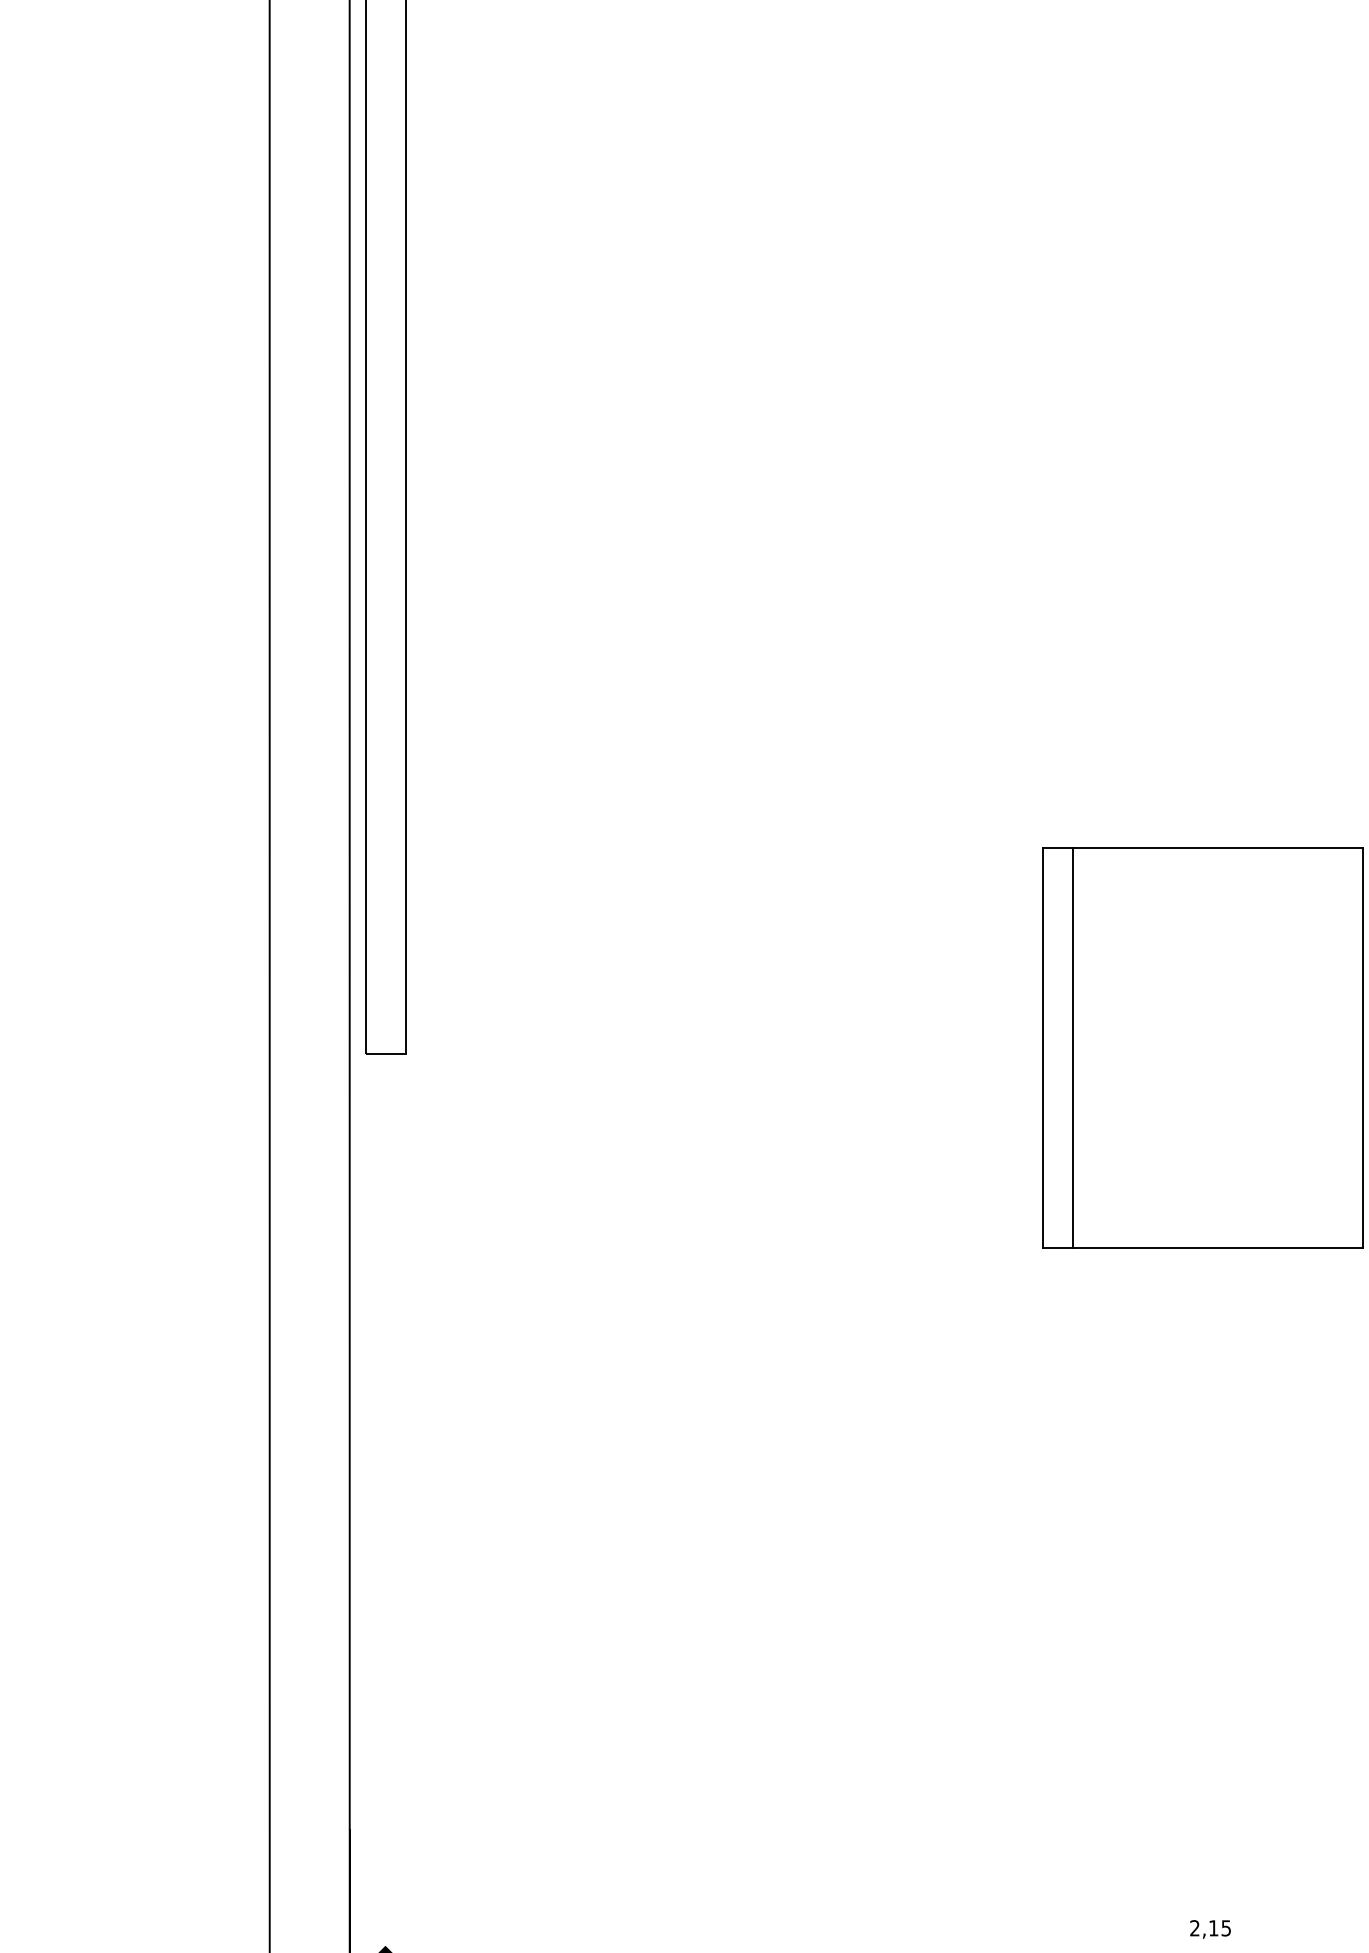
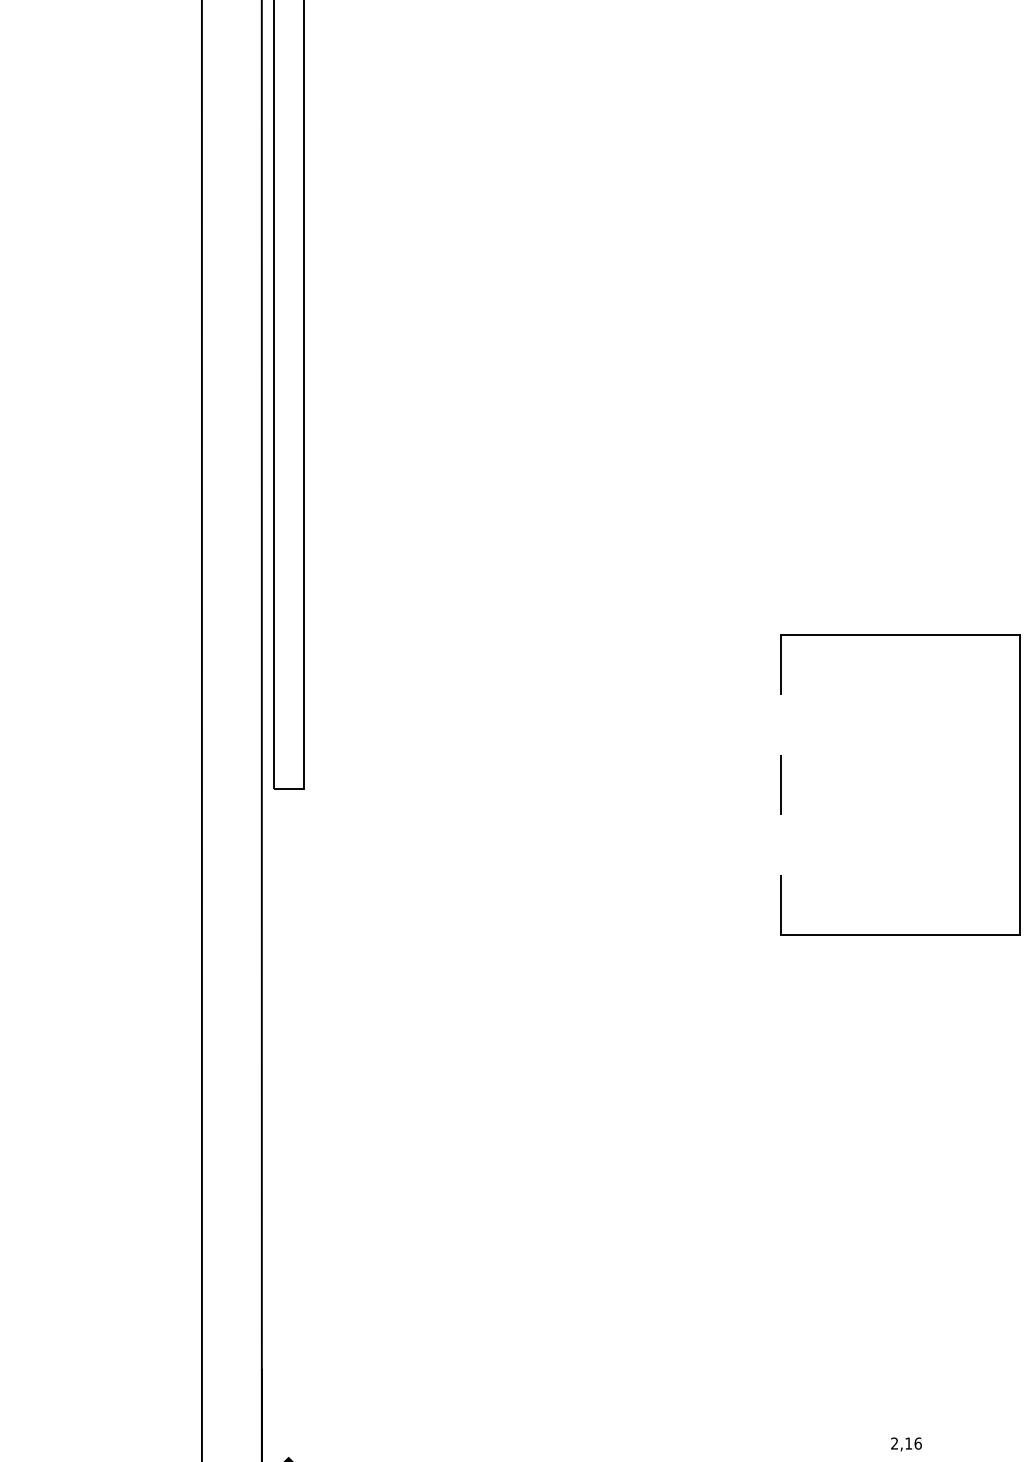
line: (1042, 1048) -> (780, 784), solid -> dashed
line: (1072, 1048) -> (802, 784), removed
text: (1226, 1928) -> (918, 1443), 2,15 -> 2,16

